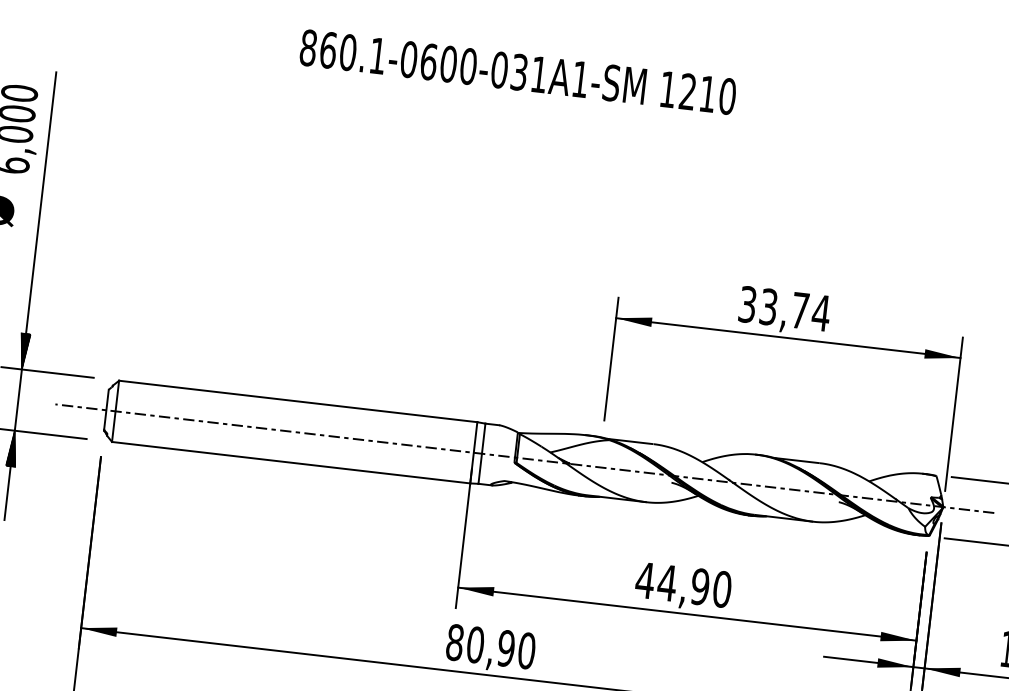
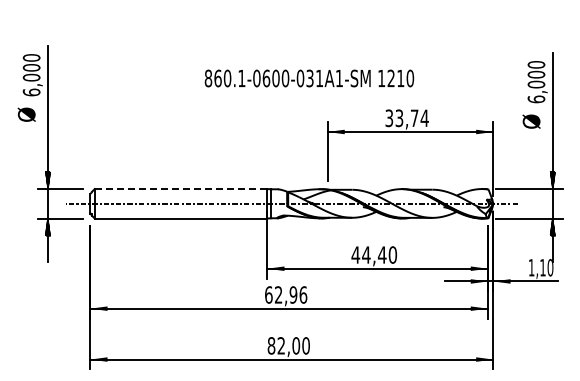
text: (518, 72) -> (309, 78), moved
line: (297, 402) -> (180, 189), solid -> dashed
text: (698, 585) -> (381, 254), 44,90 -> 44,40
text: (491, 645) -> (286, 294), 80,90 -> 62,96

